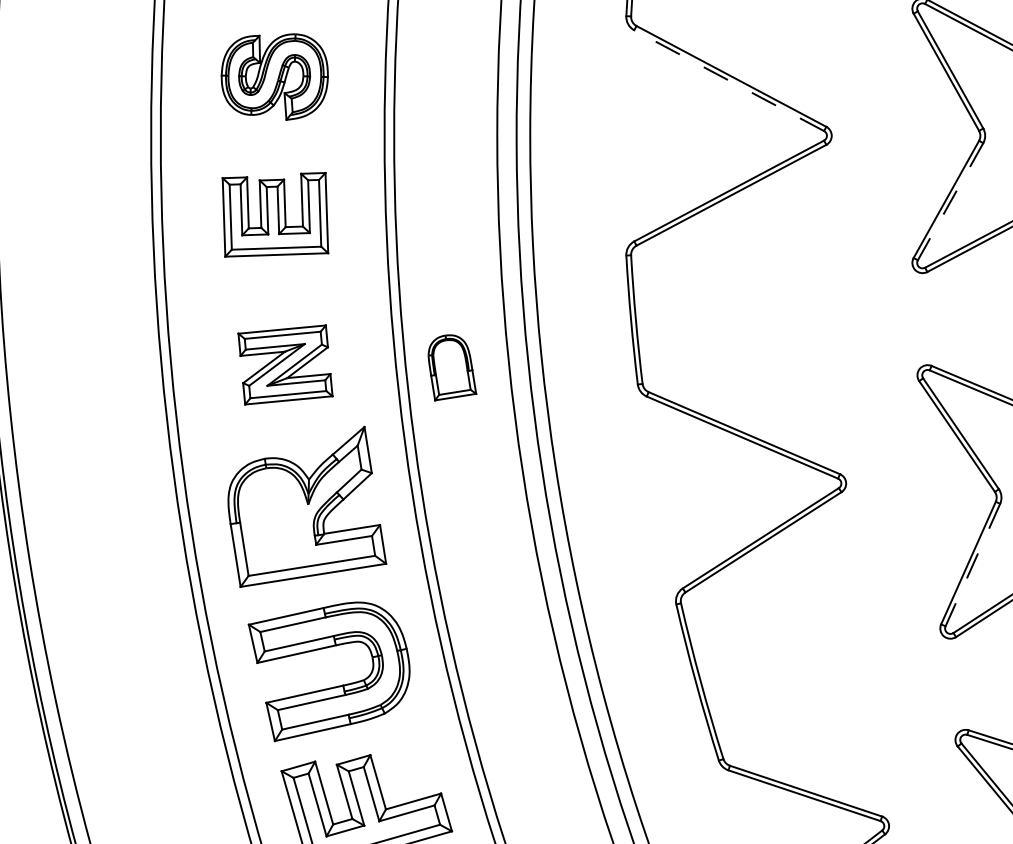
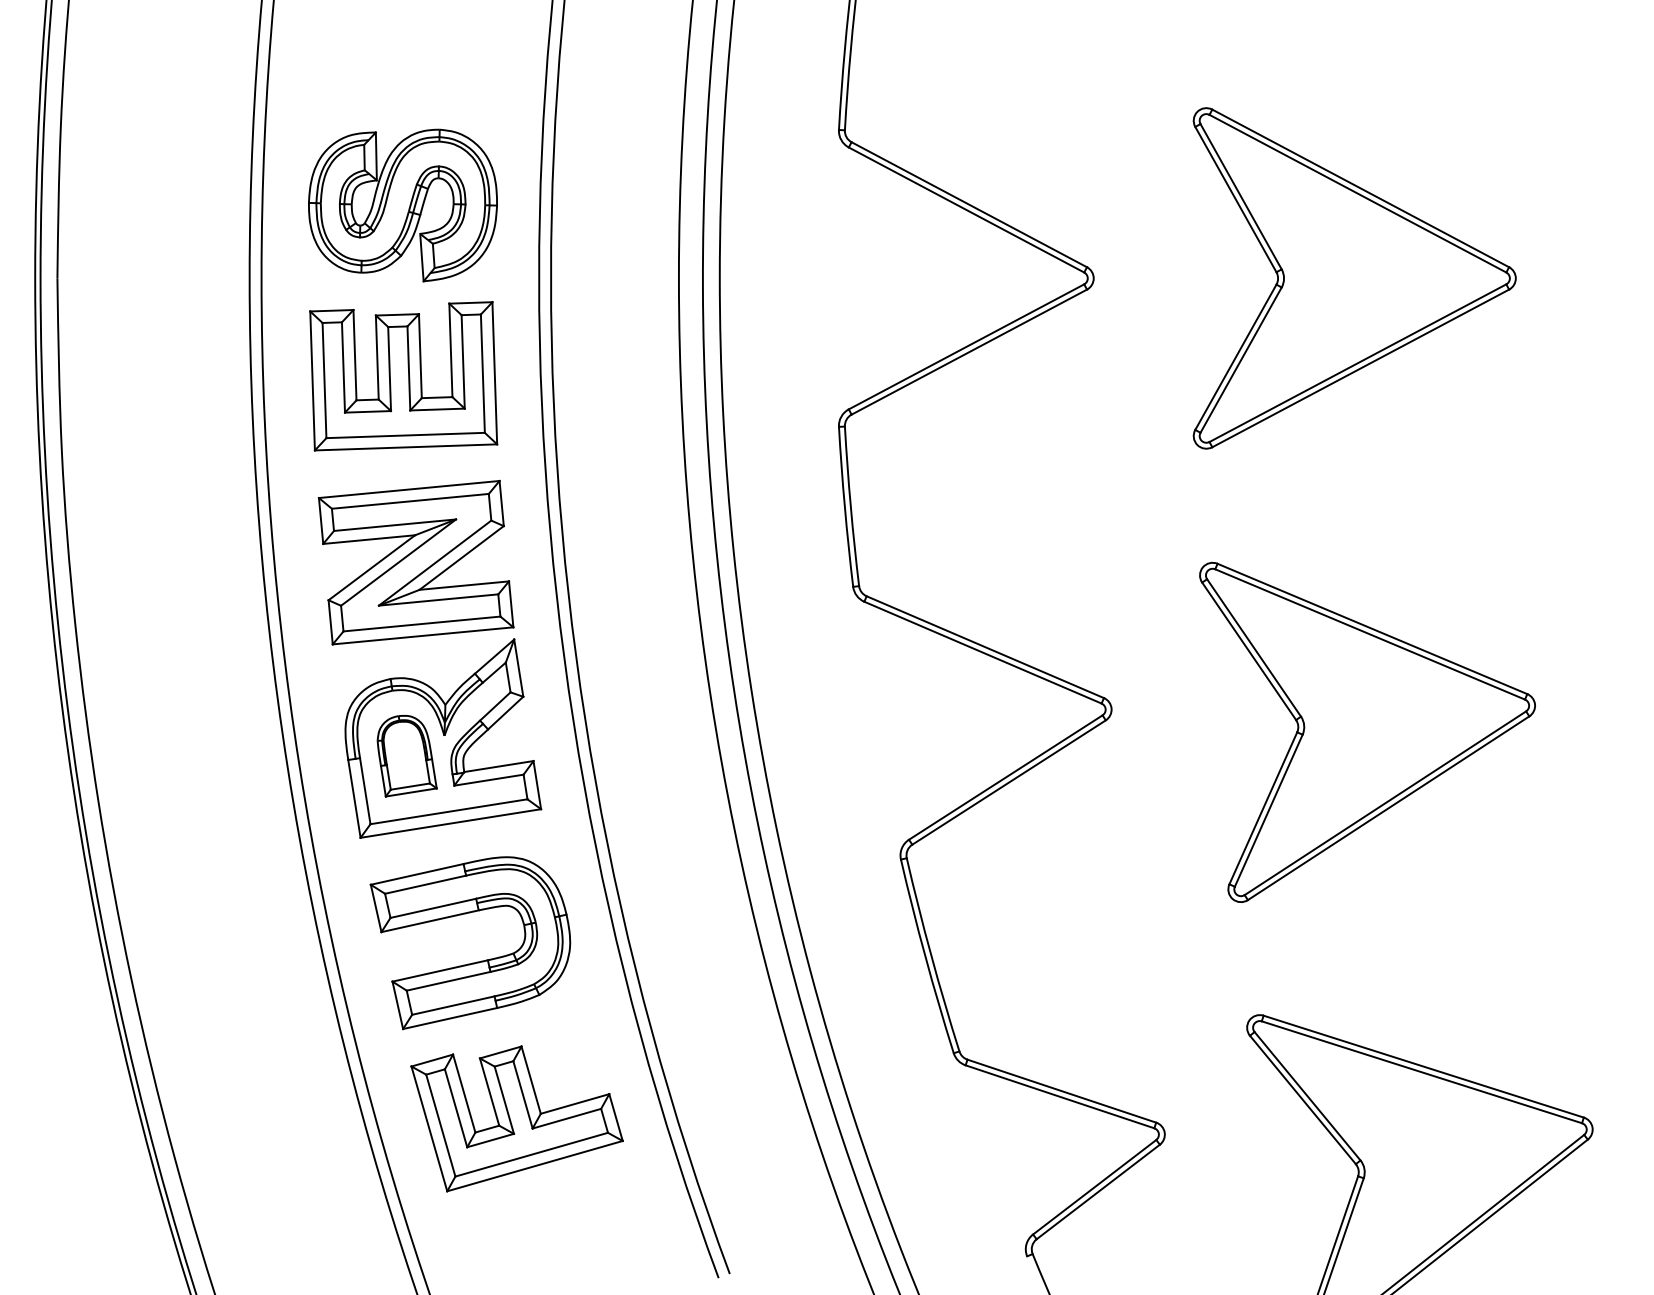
part: (274, 77) -> (402, 205), size x1.43
line: (729, 80) -> (966, 209), dashed -> solid
line: (950, 202) -> (1240, 360), dashed -> solid
part: (275, 214) -> (403, 376), size x1.43
part: (285, 364) -> (416, 562), size x1.67
part: (451, 368) -> (406, 756), moved
line: (972, 565) -> (1268, 811), dashed -> solid

